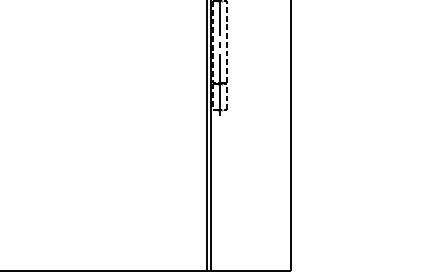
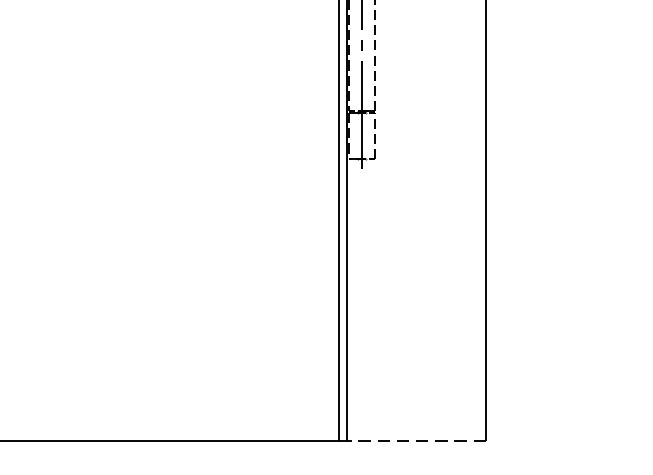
line: (251, 271) -> (417, 440), solid -> dashed

